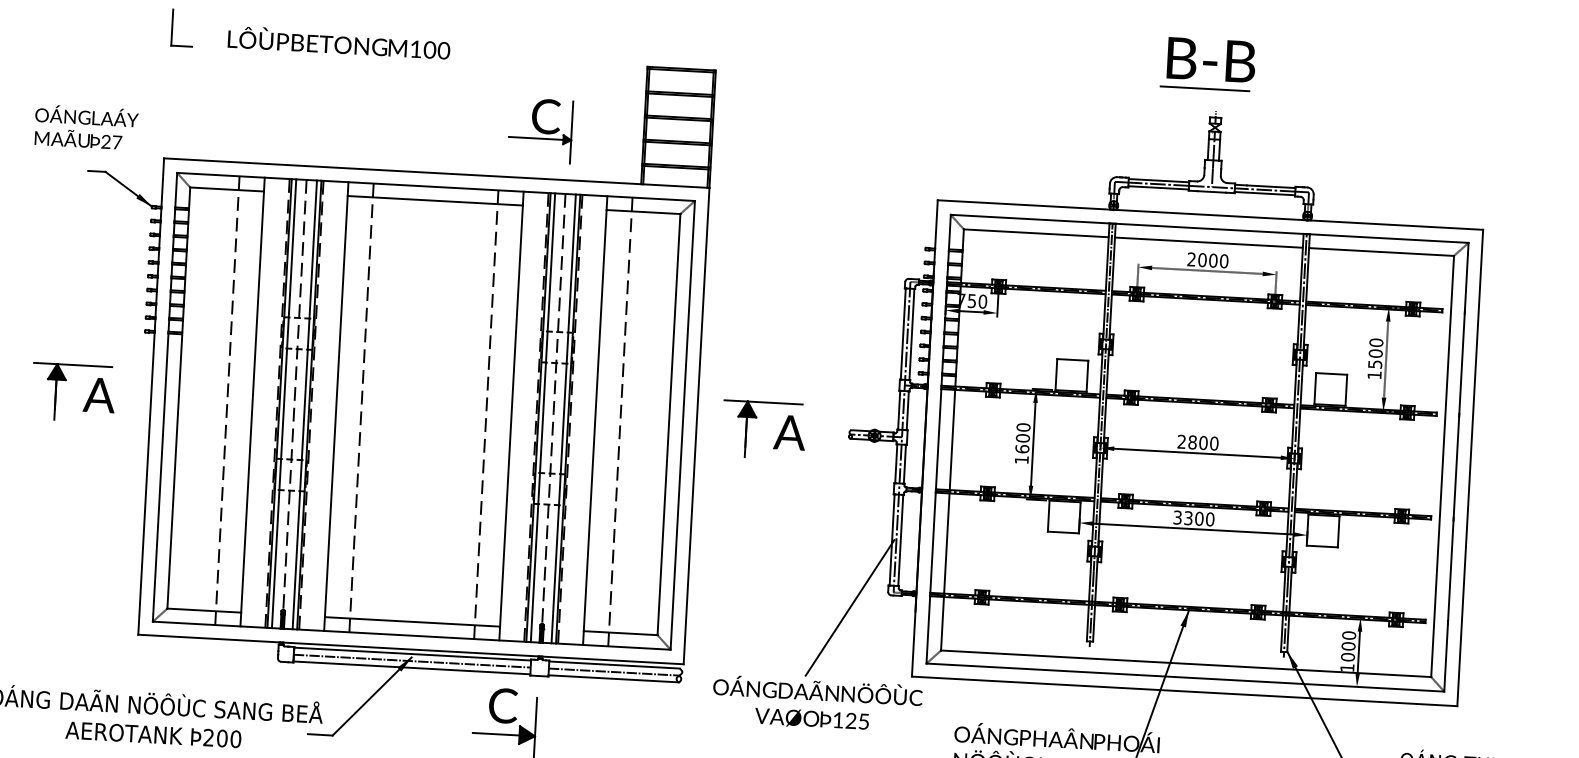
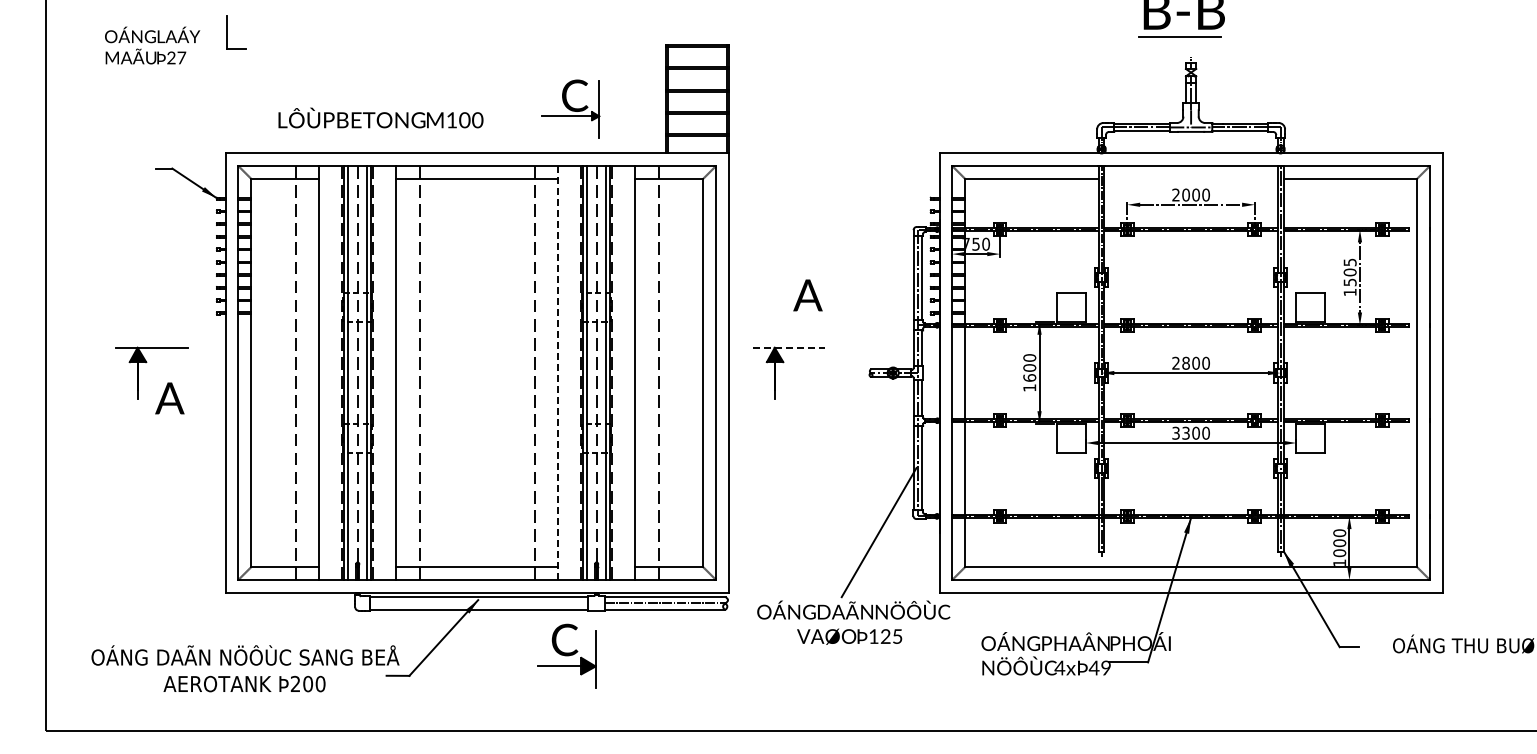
text: (338, 42) -> (380, 117), moved
text: (86, 127) -> (152, 45), moved
line: (1208, 242) -> (1190, 178), removed
text: (1375, 342) -> (1349, 262), 1500 -> 1505
text: (98, 395) -> (169, 398), moved
line: (763, 402) -> (789, 347), solid -> dashed
line: (511, 416) -> (558, 373), solid -> dashed
text: (789, 432) -> (807, 295), moved
line: (411, 661) -> (478, 603), removed

